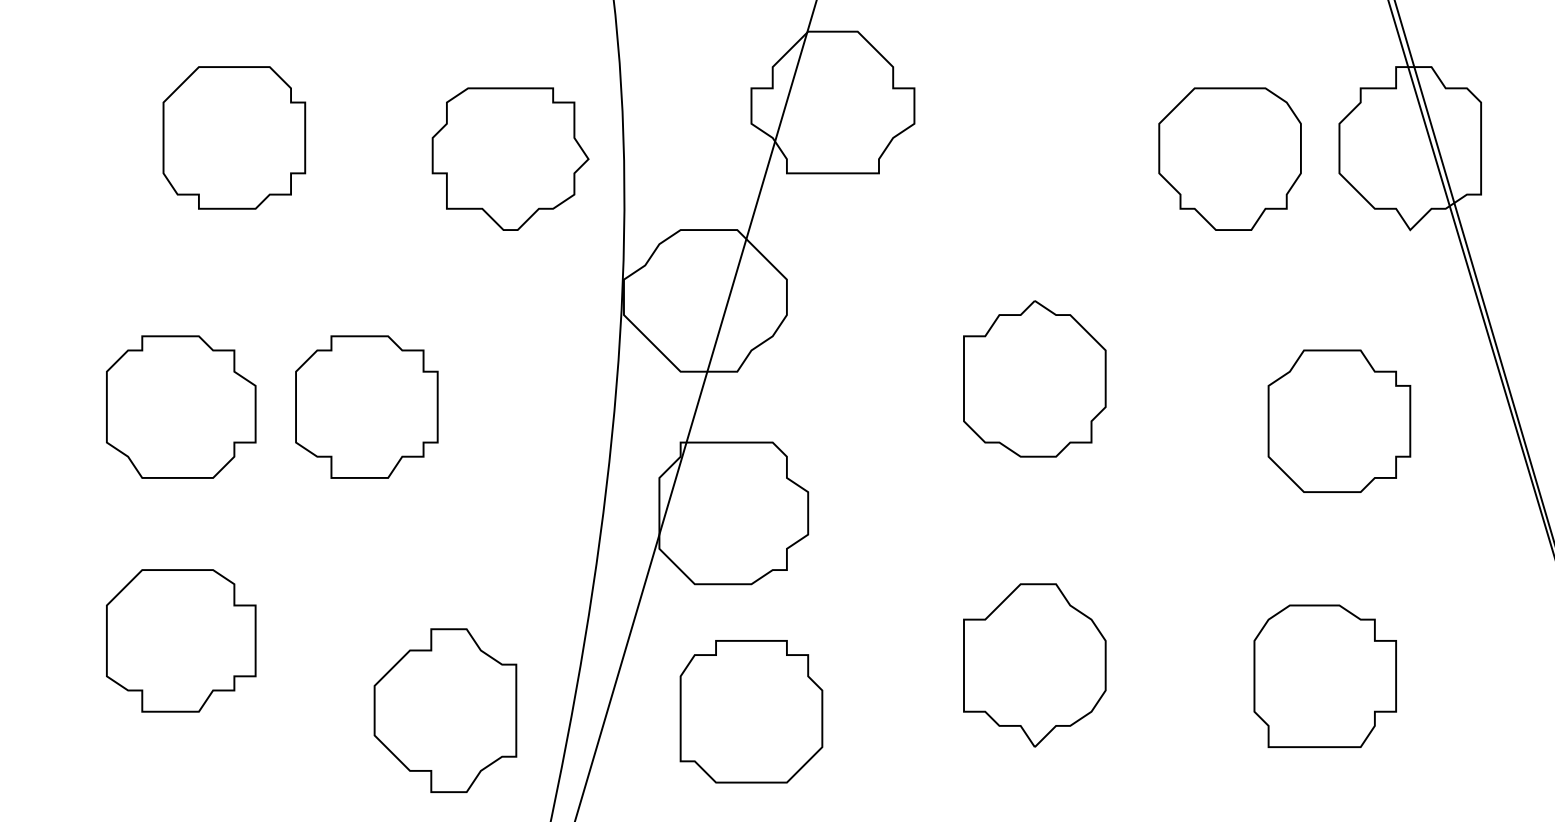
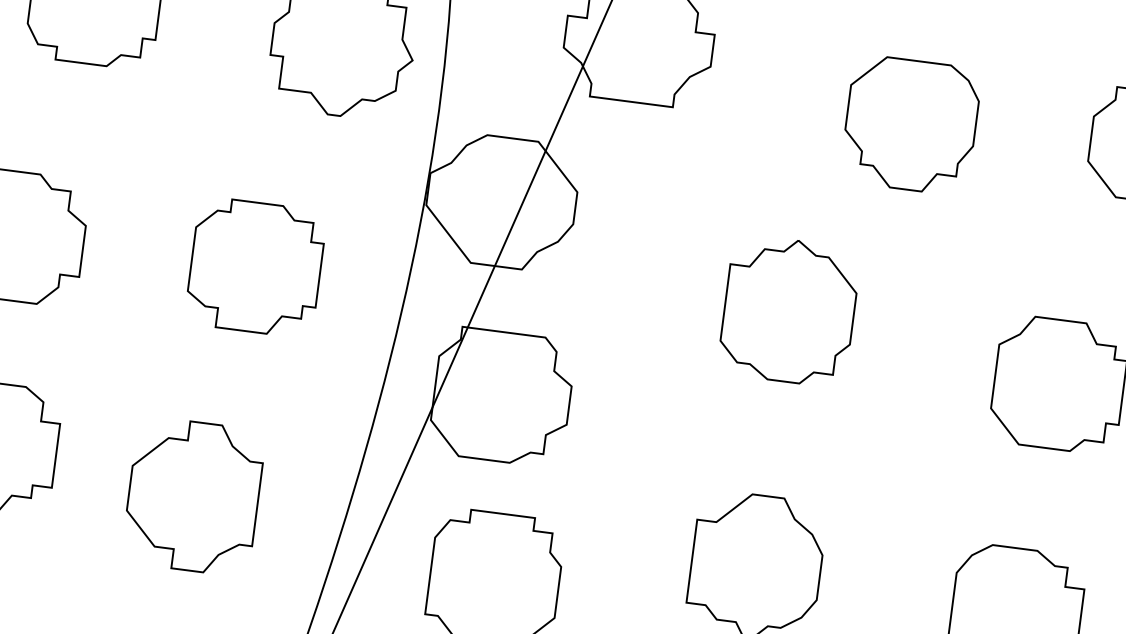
part: (1229, 158) -> (910, 124), moved
part: (366, 406) -> (255, 266), moved
part: (445, 710) -> (193, 496), moved

